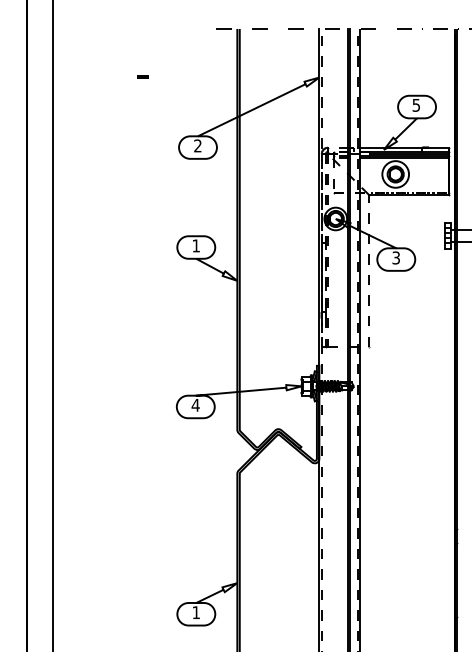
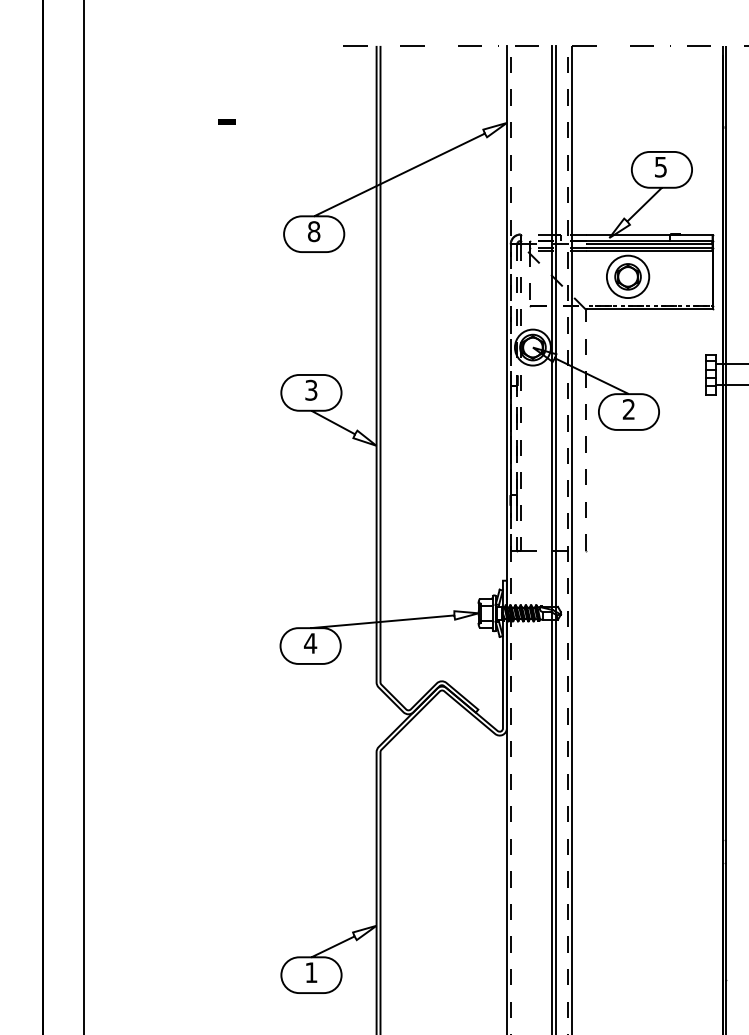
text: (197, 145) -> (313, 230), 2 -> 8
text: (195, 245) -> (310, 389), 1 -> 3
text: (395, 257) -> (627, 408), 3 -> 2

